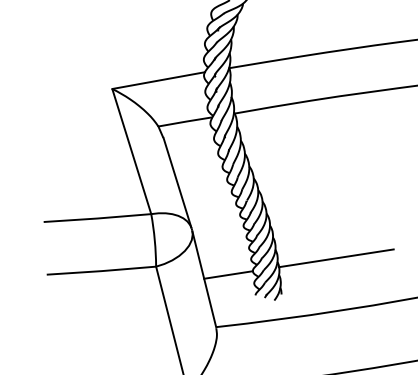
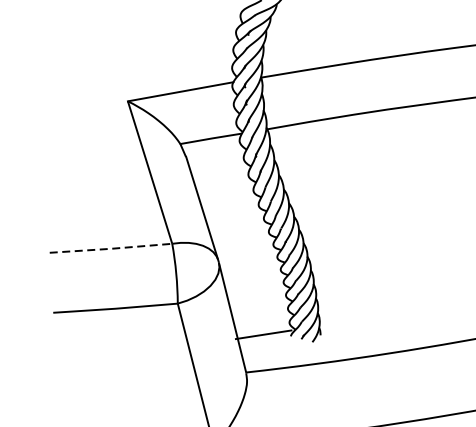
line: (97, 218) -> (111, 248), solid -> dashed
line: (335, 258) -> (382, 294), removed
line: (228, 274) -> (263, 334), moved

